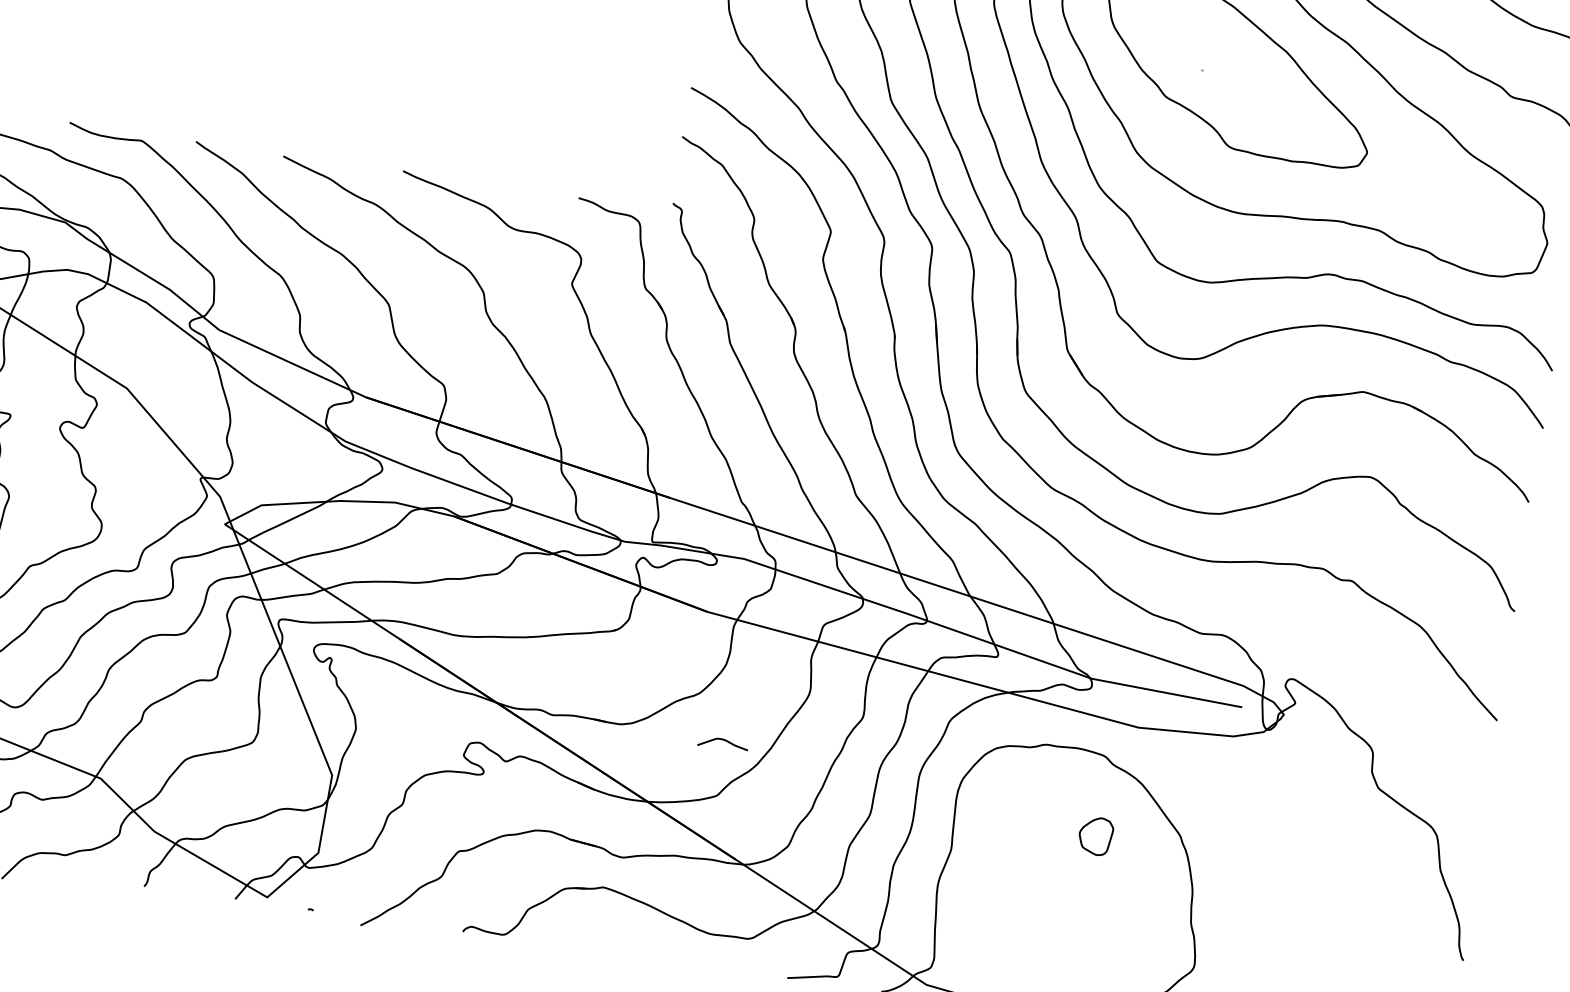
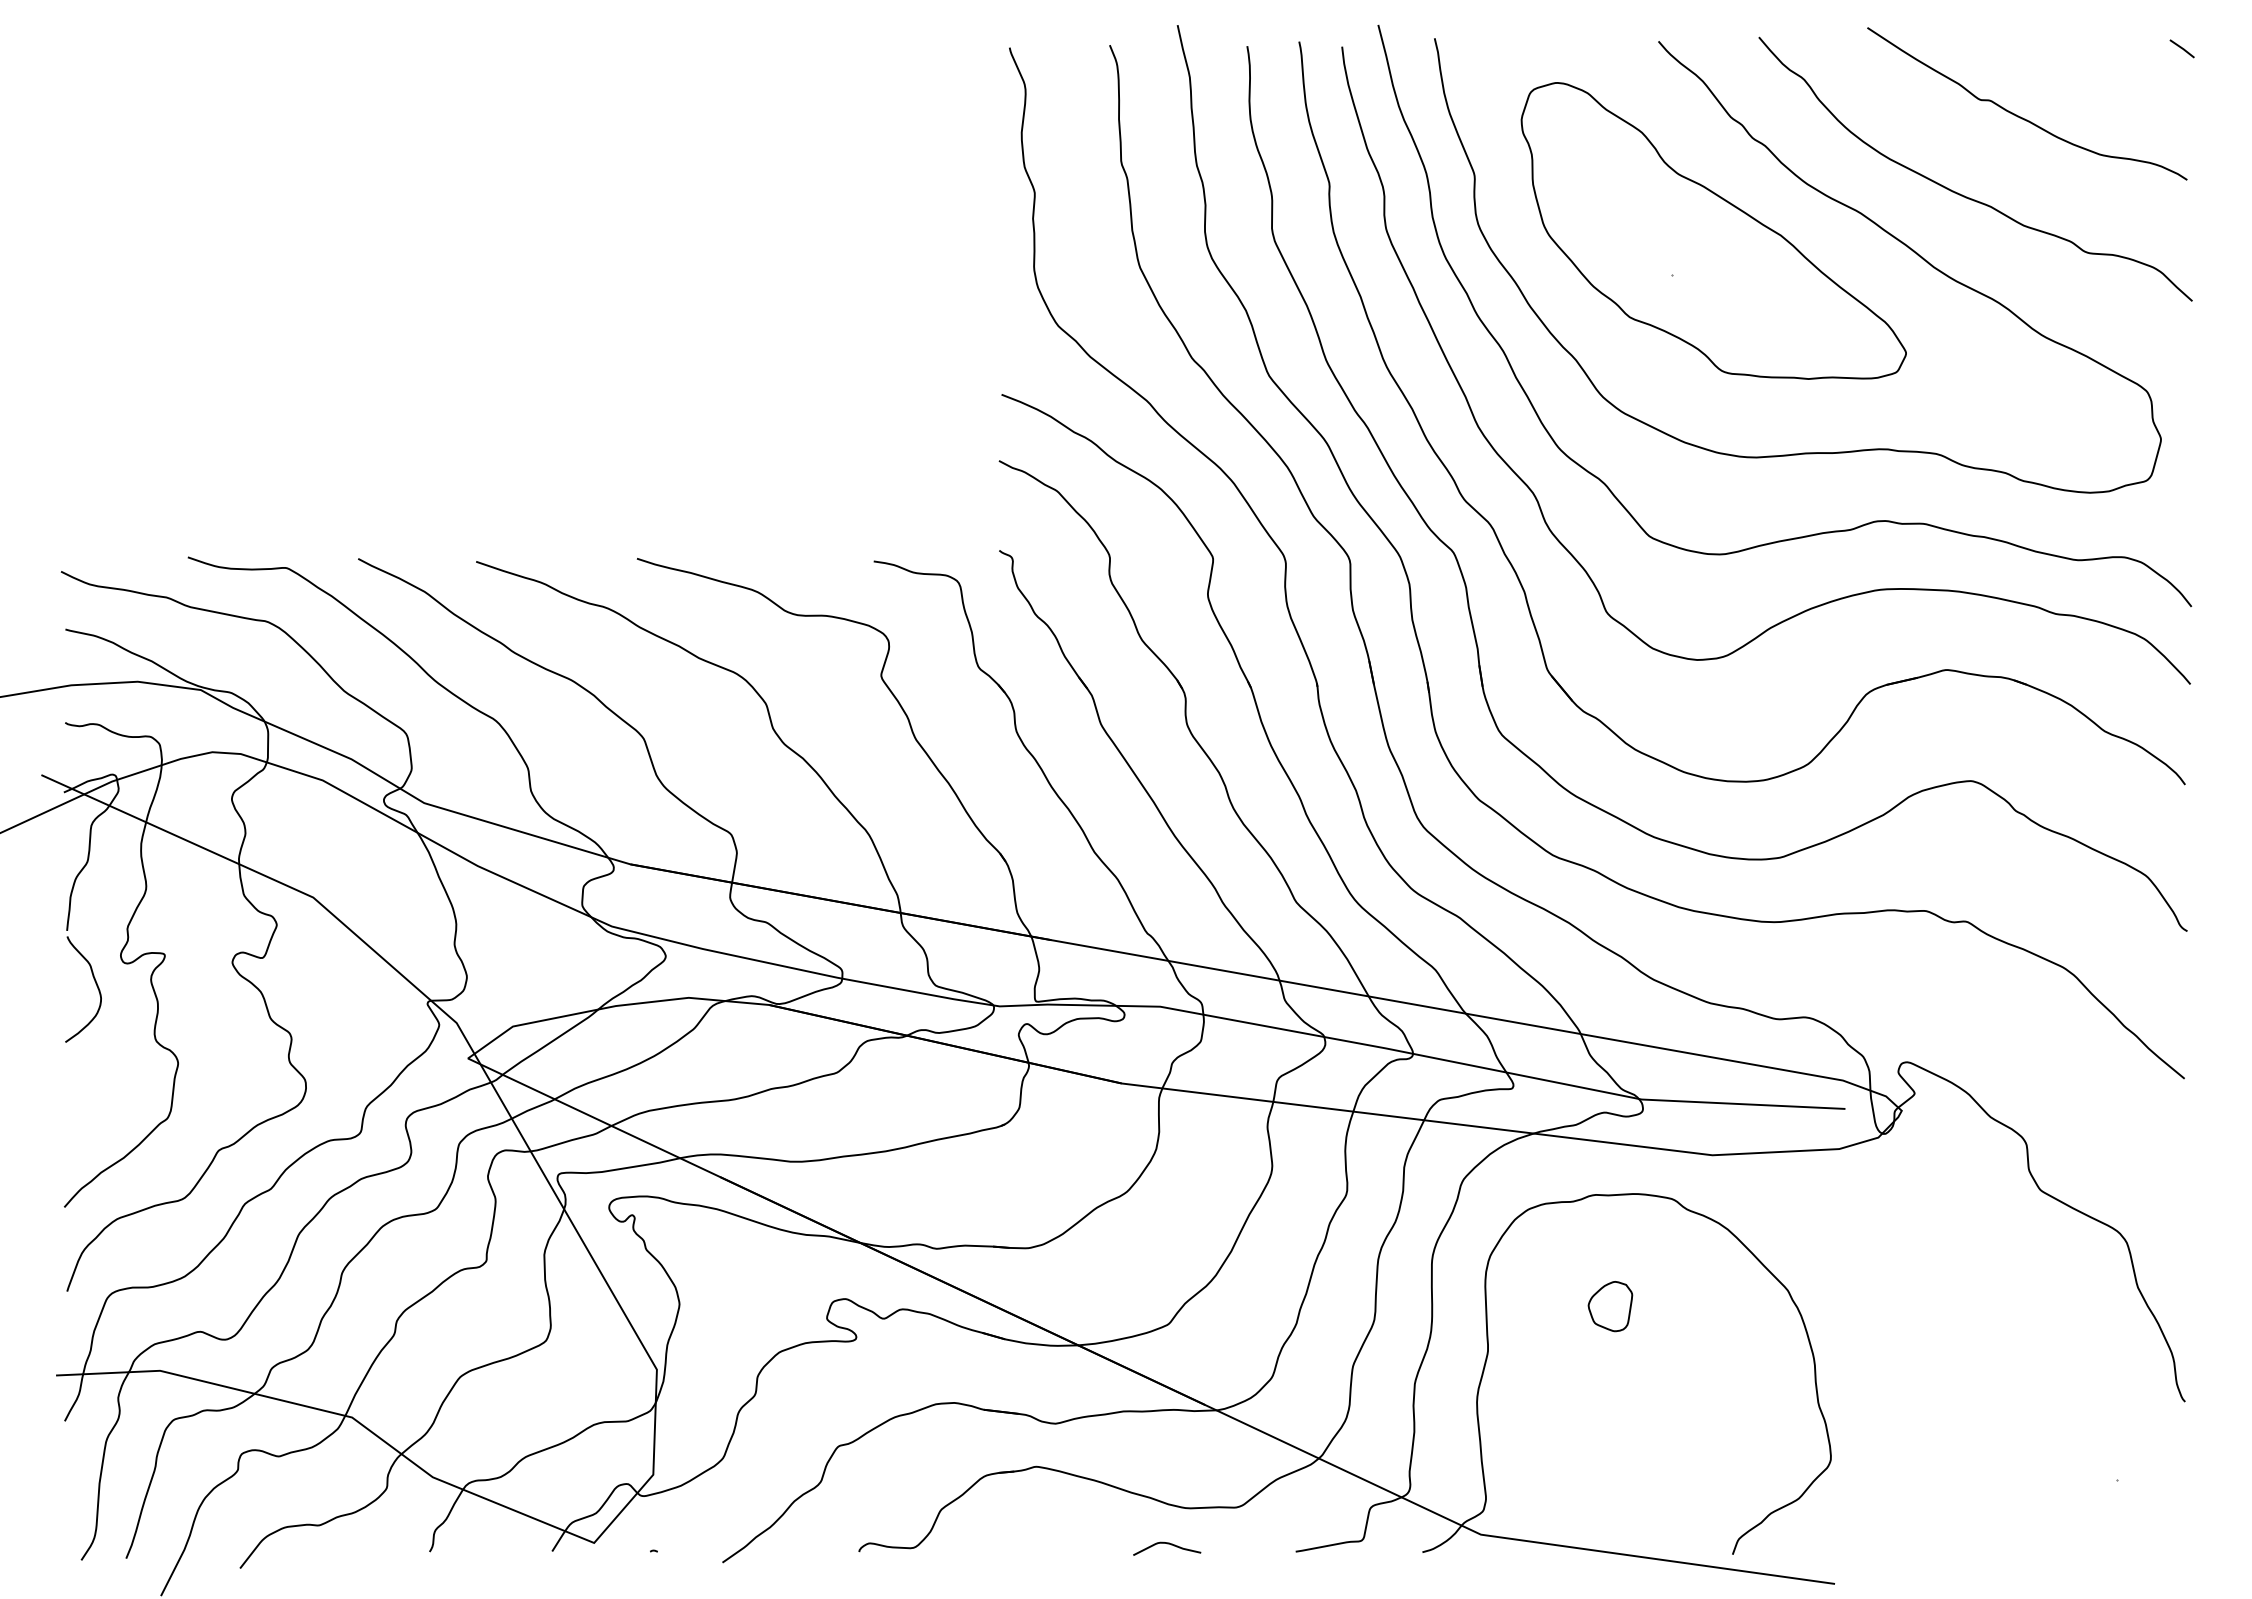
curve: (723, 740) -> (1167, 1544), moved
part: (1095, 836) -> (1610, 1306), moved

